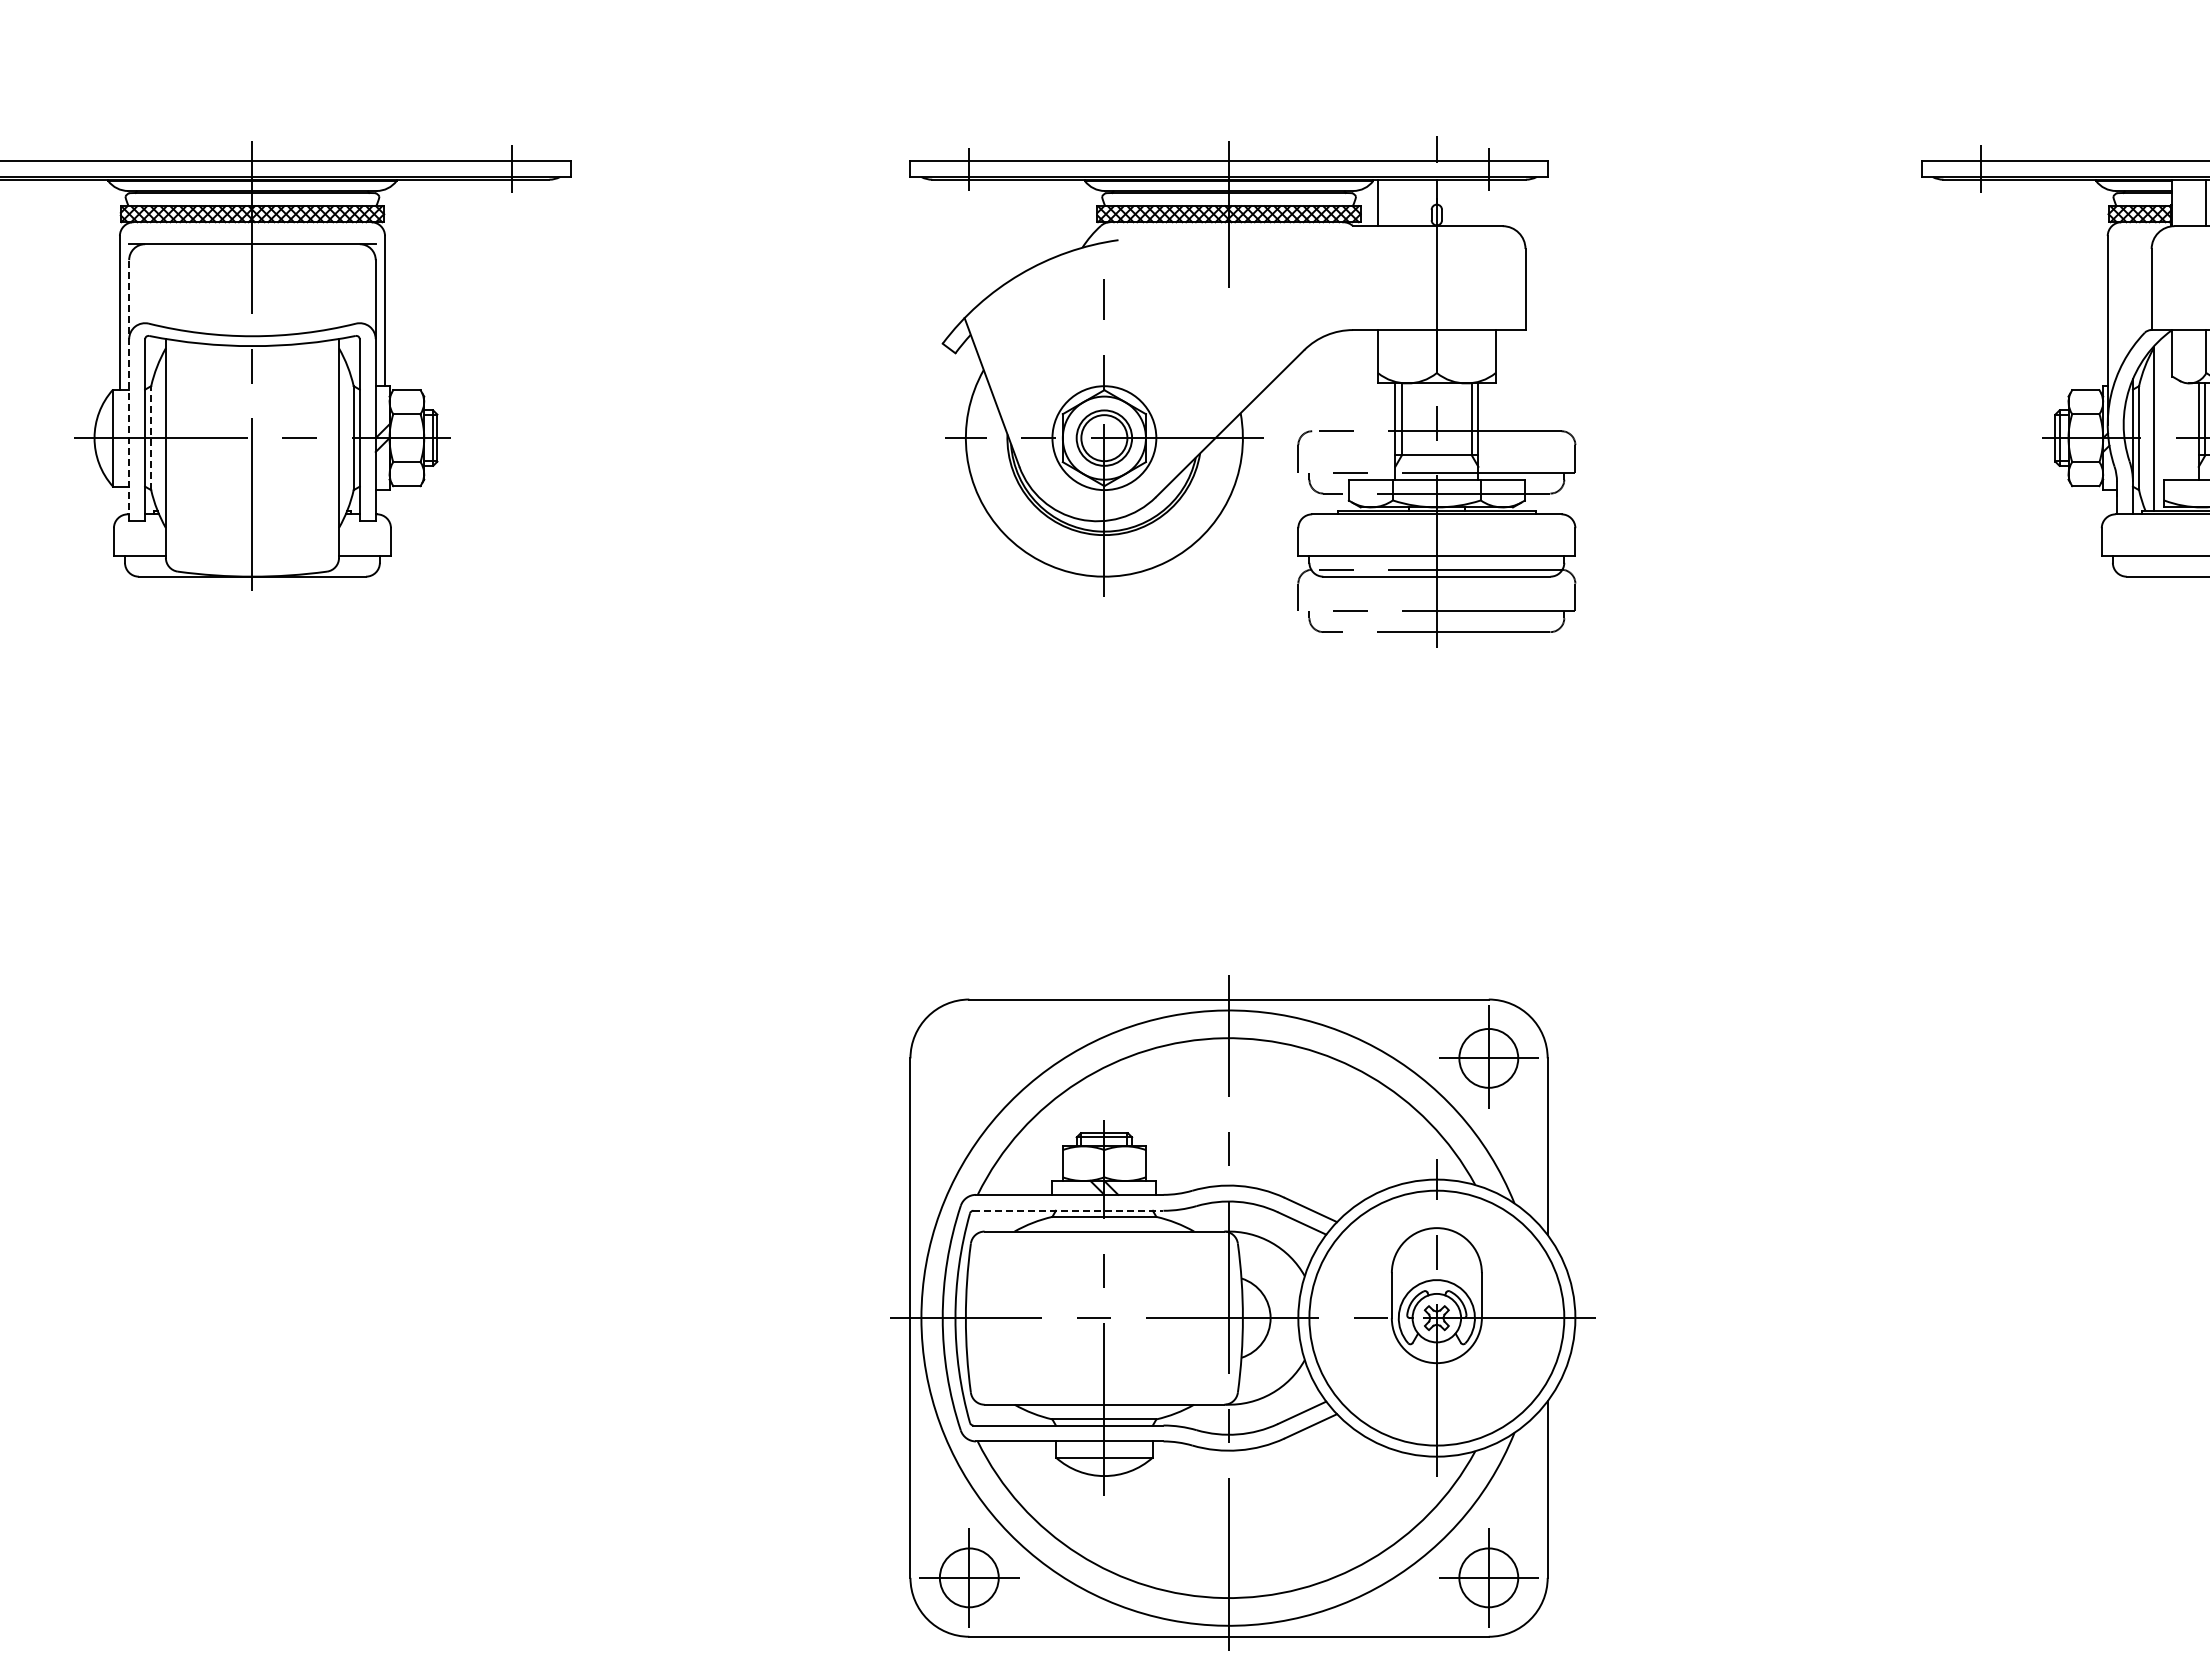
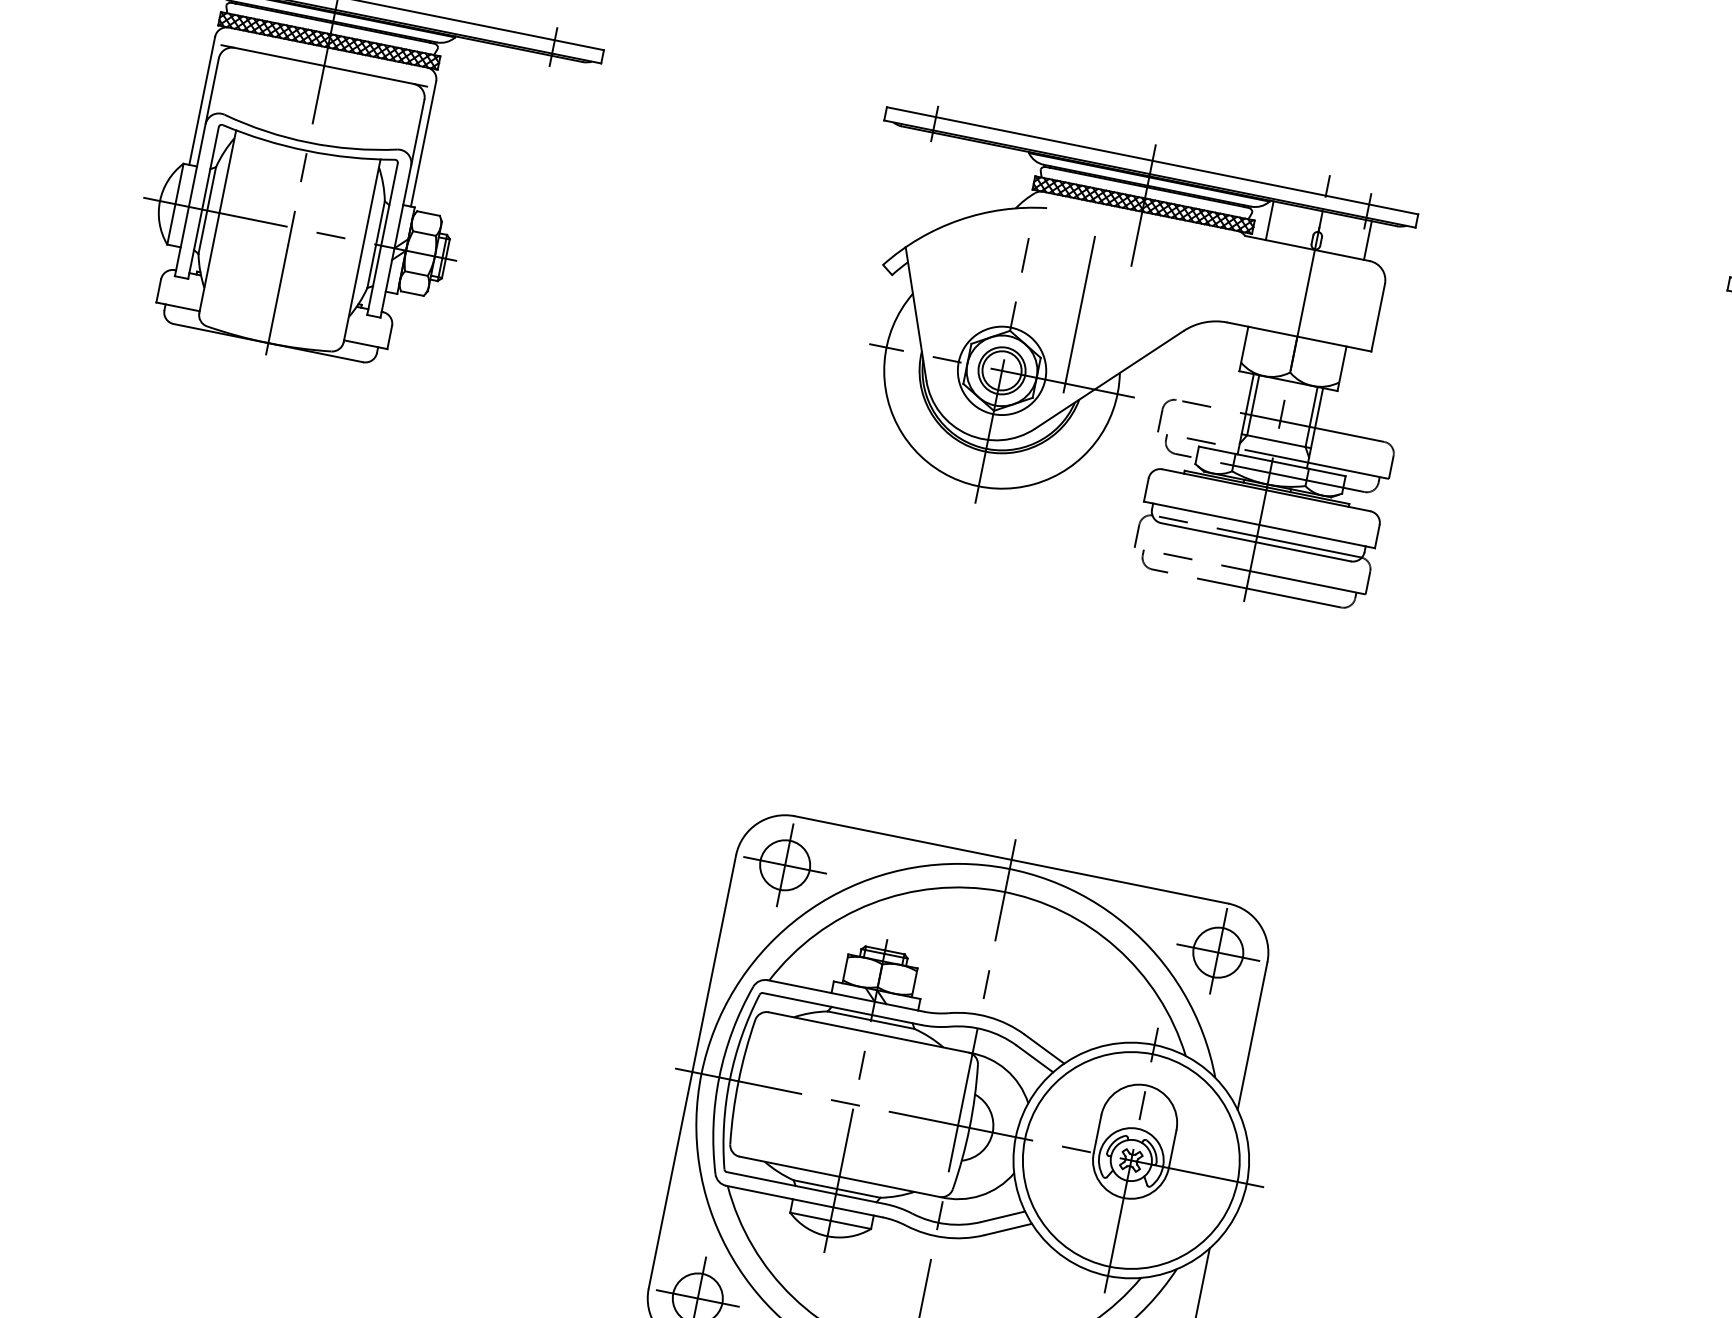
line: (1495, 202) -> (1367, 240), added
line: (1180, 355) -> (1079, 314), added
line: (129, 390) -> (197, 167), dashed -> solid
line: (151, 437) -> (207, 210), dashed -> solid
part: (969, 1058) -> (785, 865), added
line: (1068, 1210) -> (842, 1008), dashed -> solid

